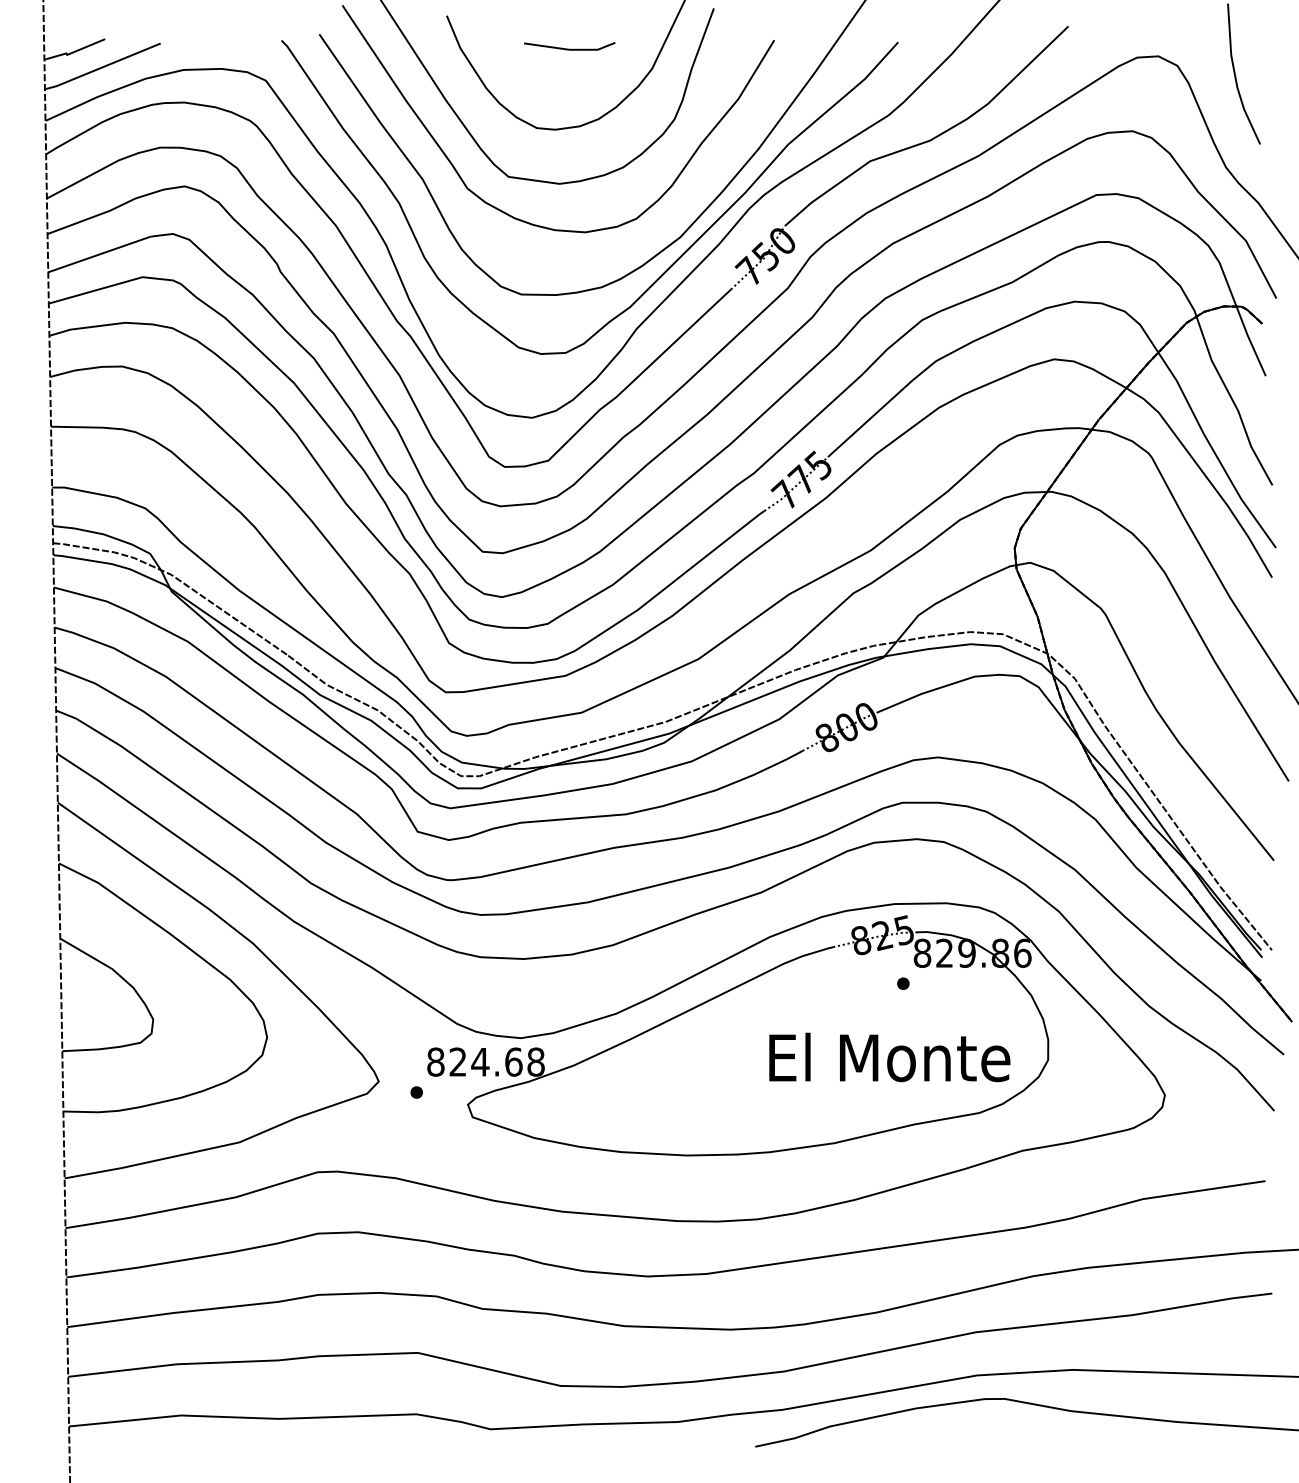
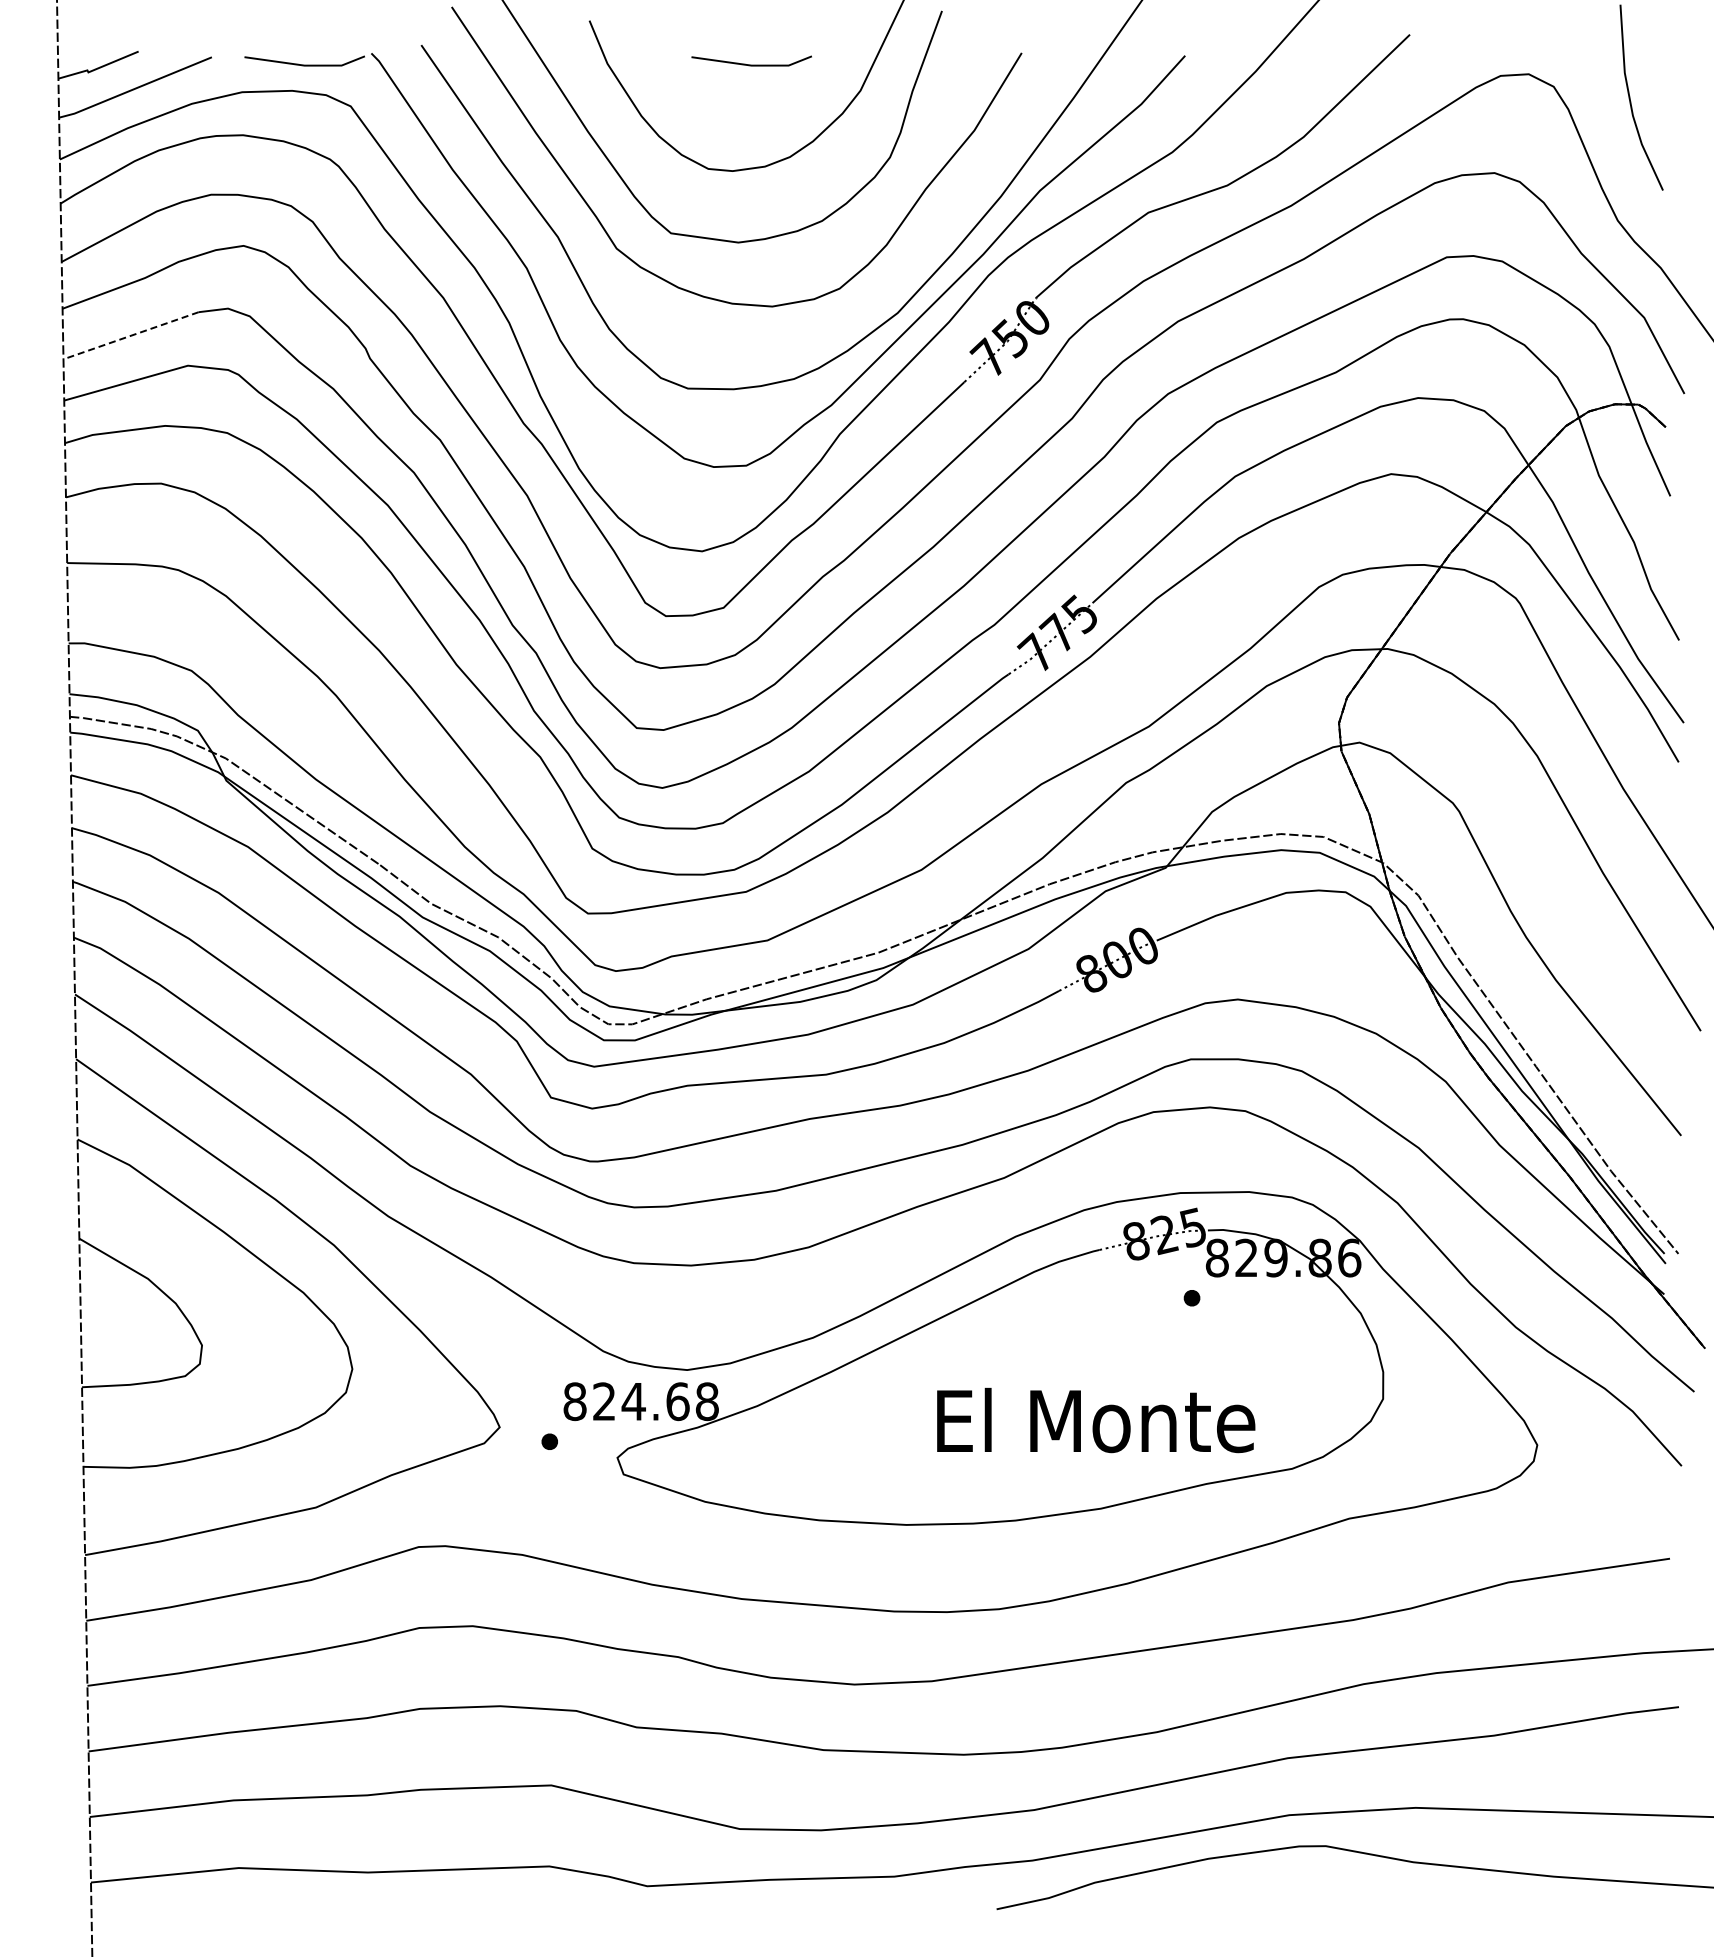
line: (230, 48) -> (304, 64), added
line: (99, 254) -> (131, 335), solid -> dashed
text: (890, 1057) -> (1096, 1420), moved

